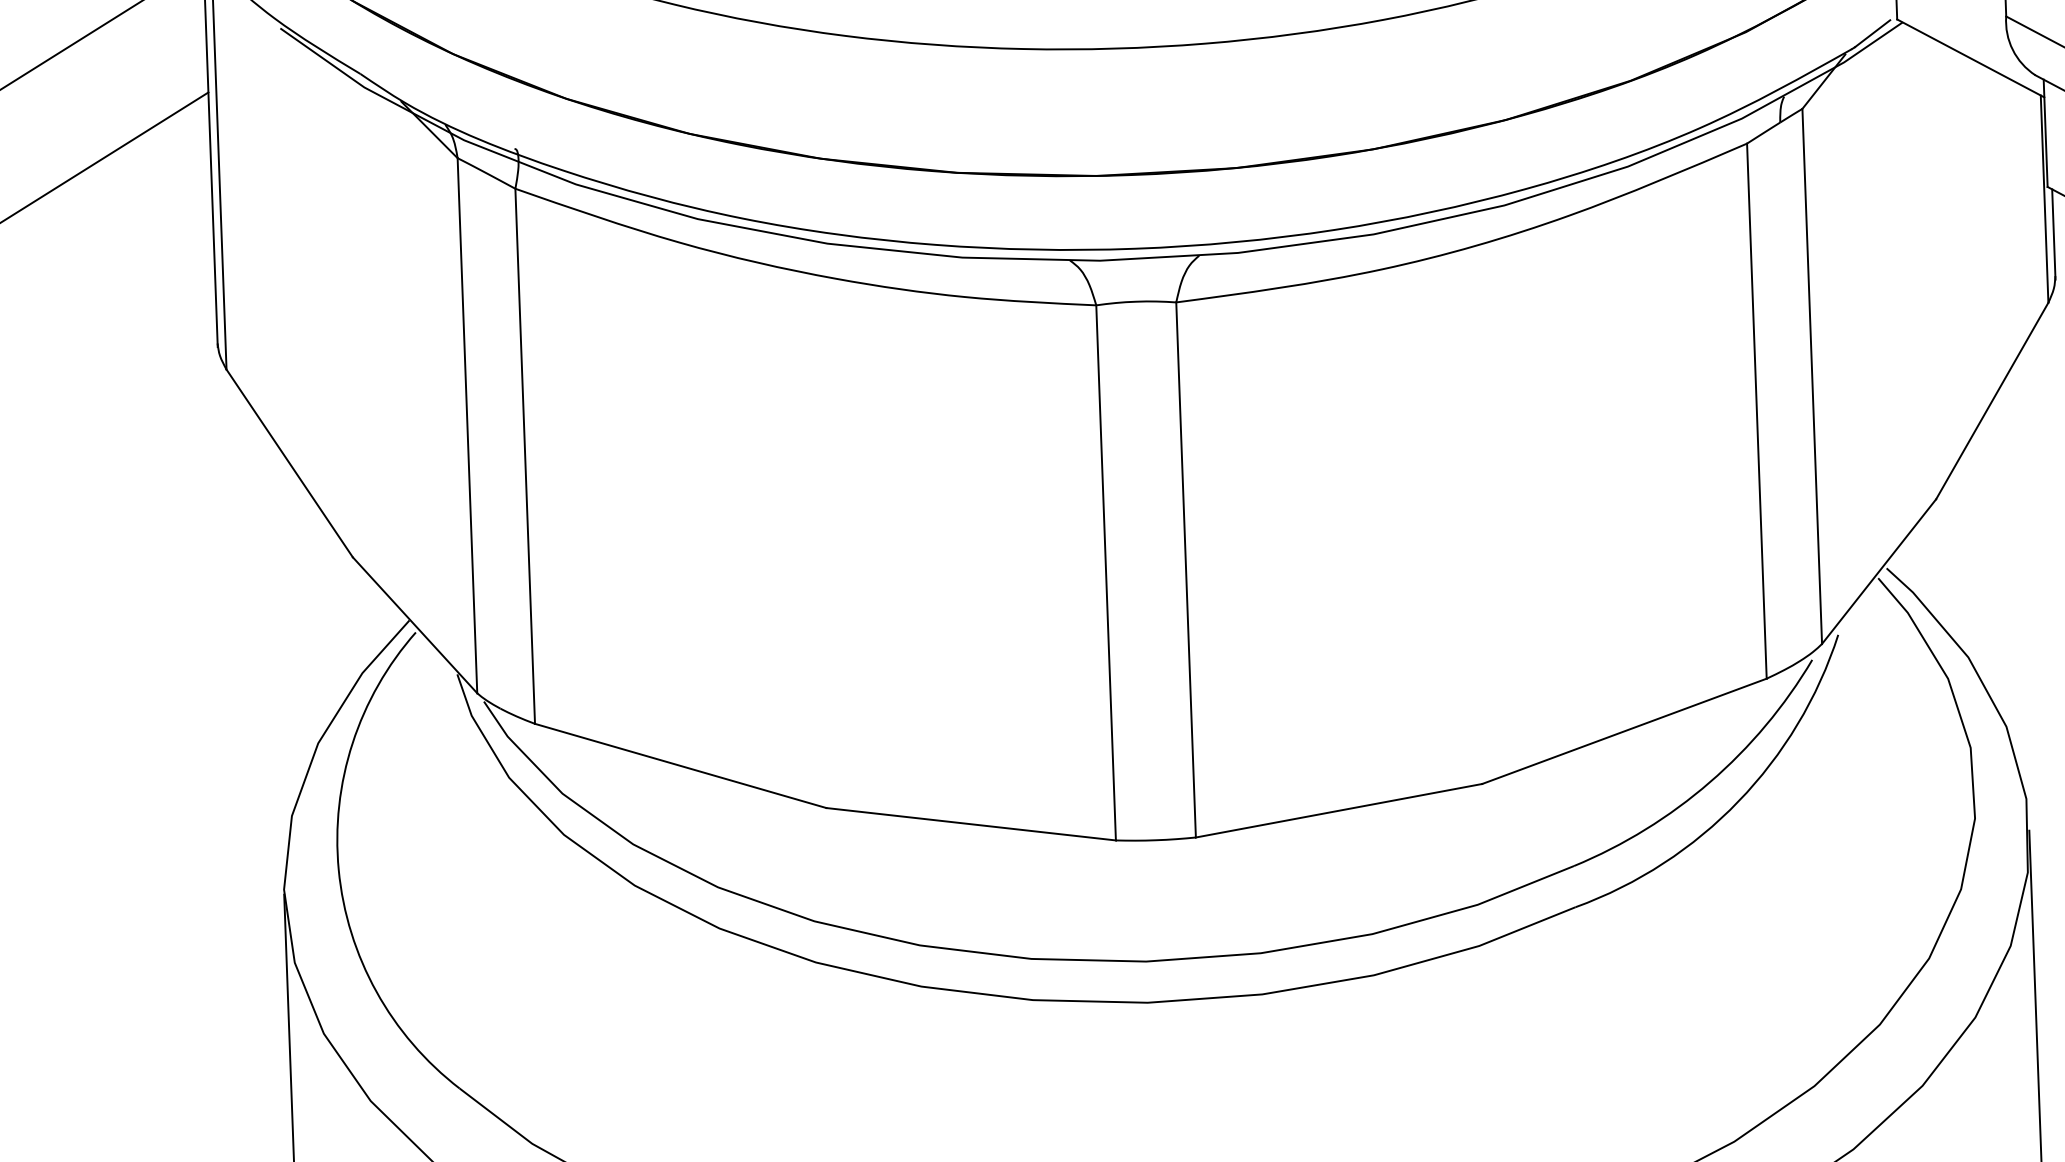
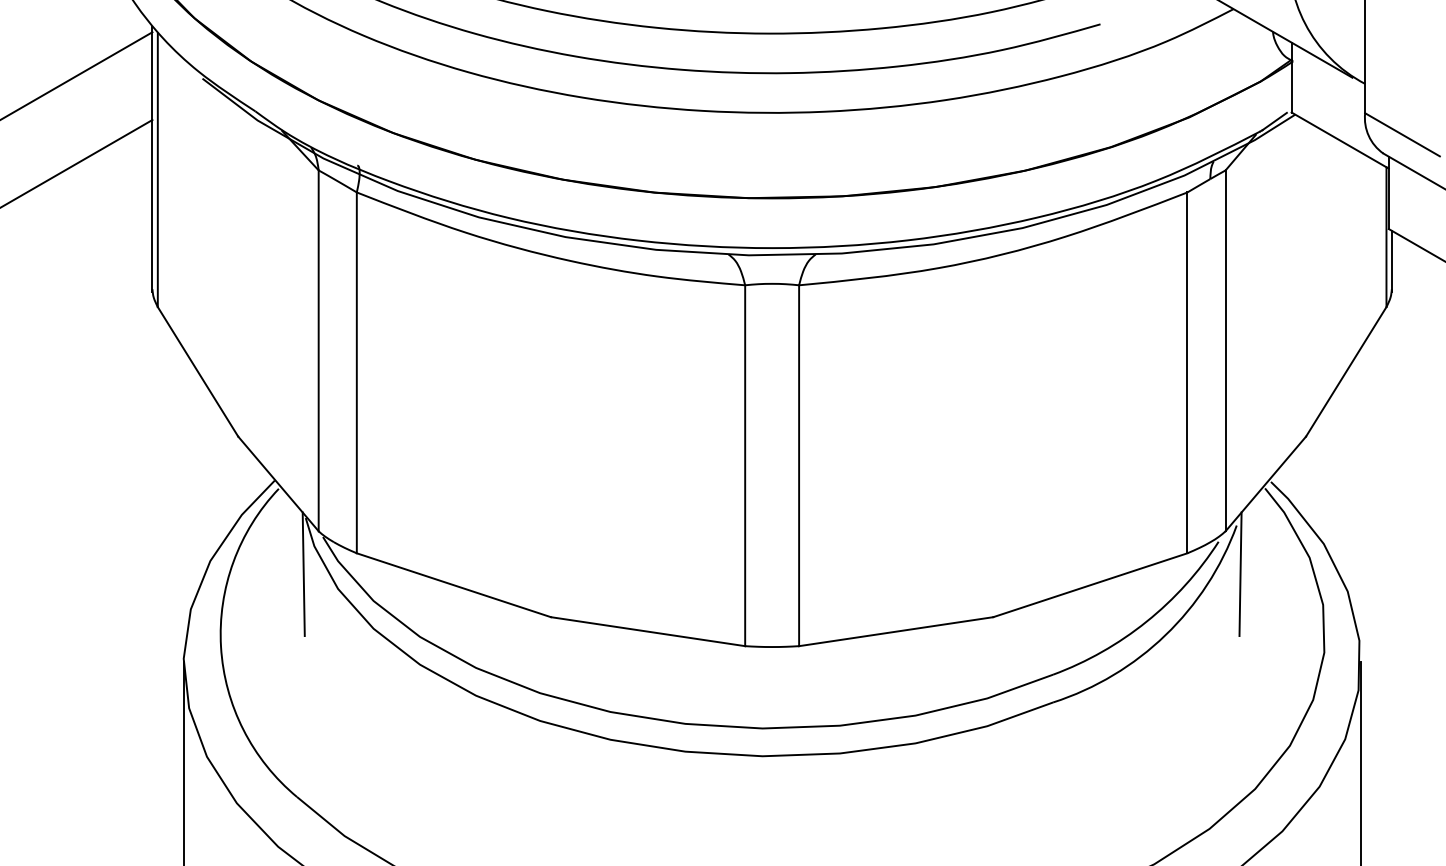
line: (1846, 707) -> (1240, 574), added
line: (457, 758) -> (303, 574), added

